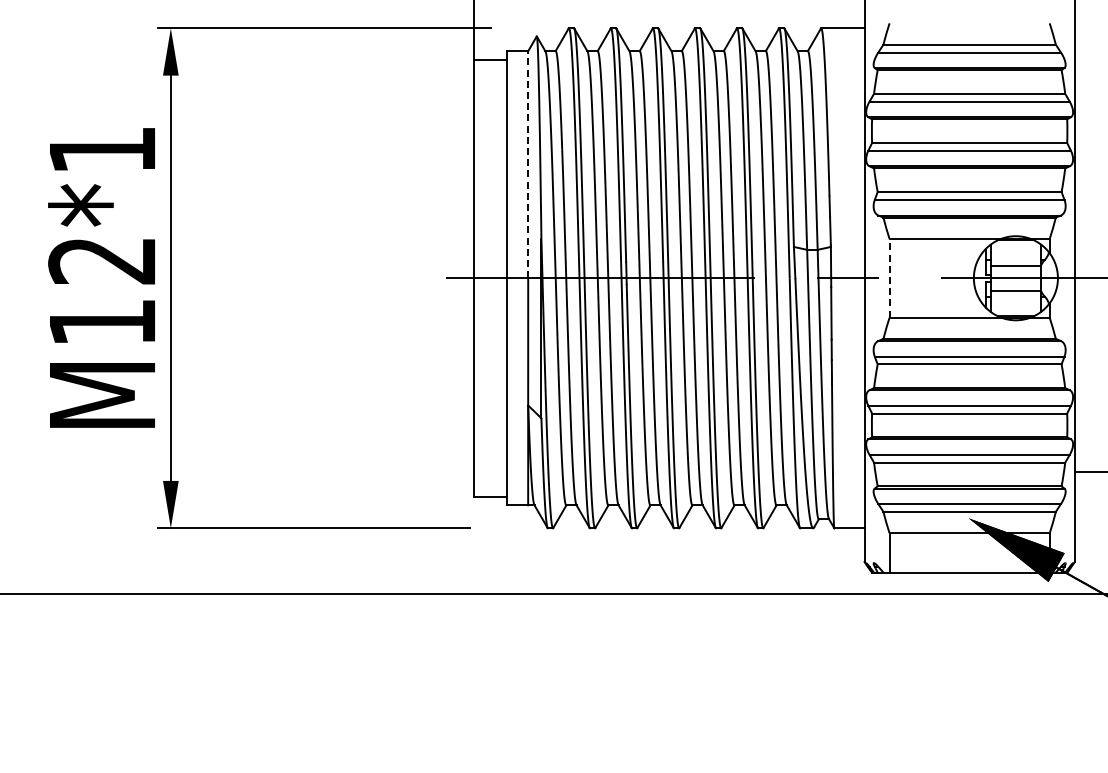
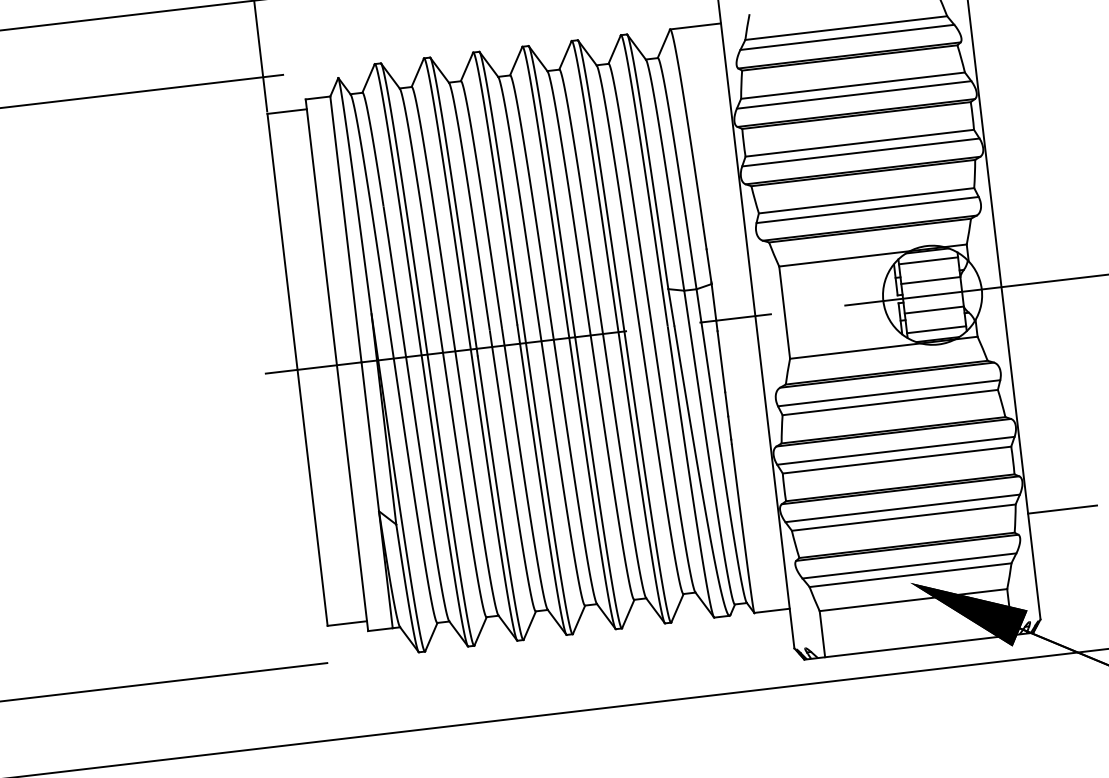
line: (528, 164) -> (346, 229), dashed -> solid
line: (1015, 248) -> (928, 260), added
line: (889, 277) -> (784, 311), dashed -> solid
line: (1015, 307) -> (936, 329), added

